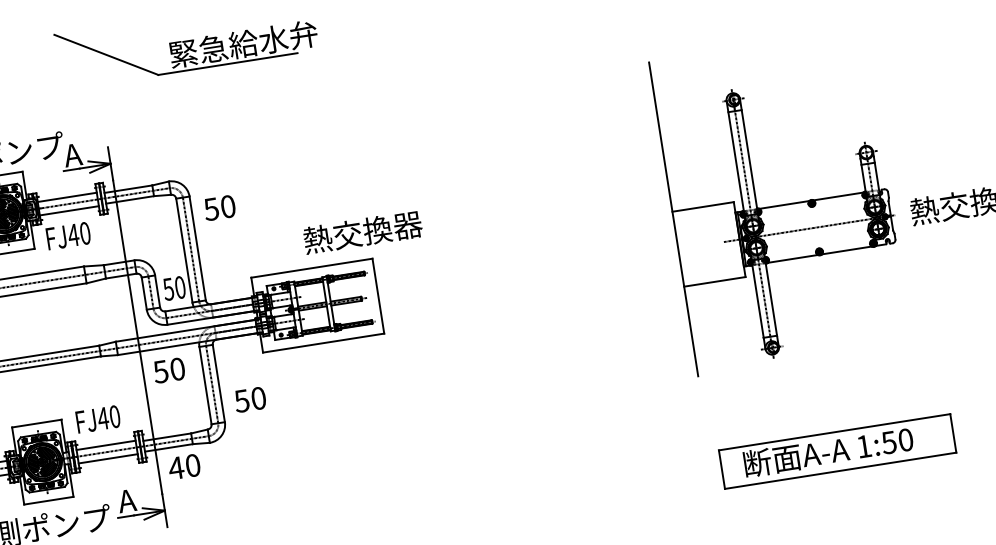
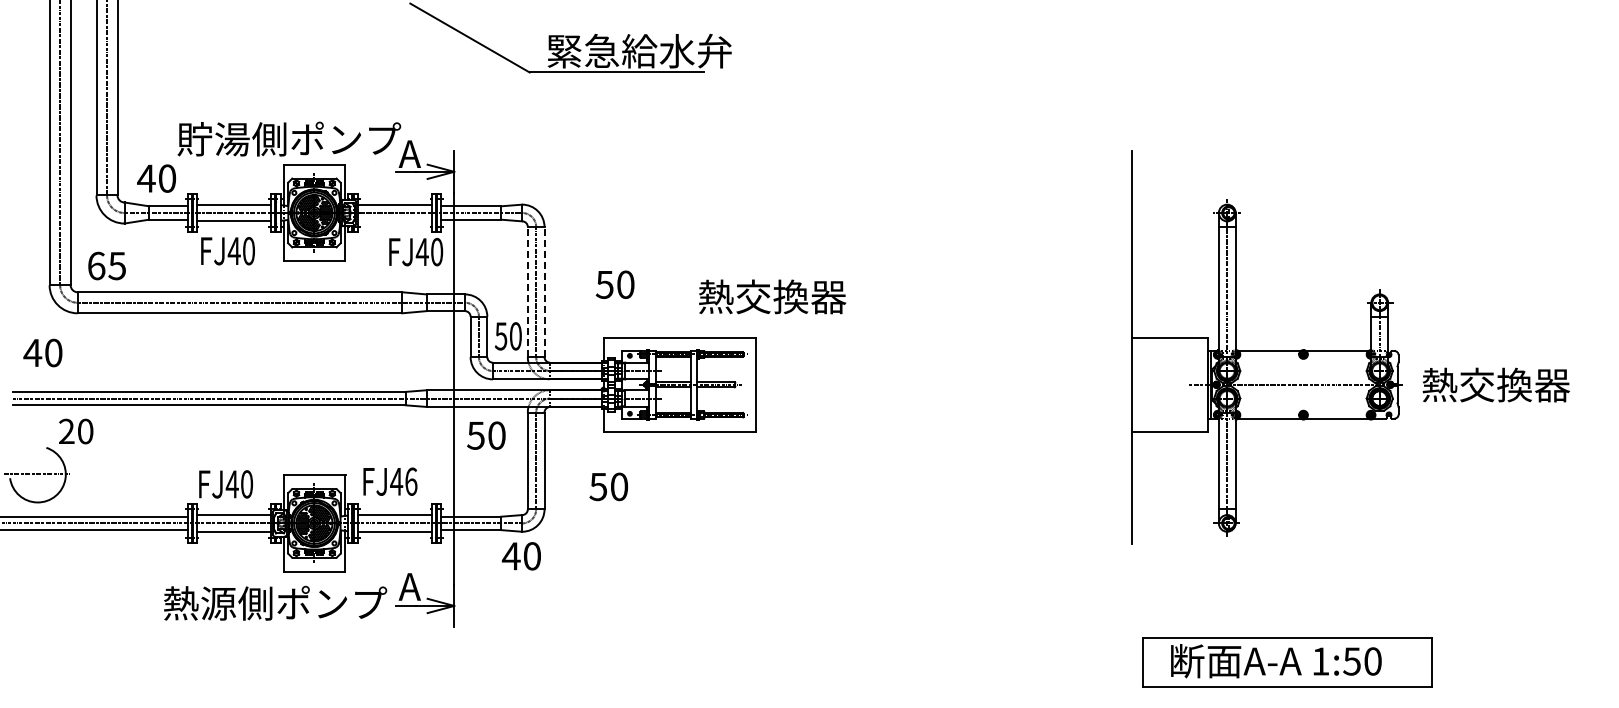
text: (219, 207) -> (614, 284), moved
line: (69, 210) -> (394, 221), removed
text: (362, 232) -> (772, 296), moved
text: (68, 236) -> (416, 252), moved
line: (197, 248) -> (544, 291), solid -> dashed
line: (184, 250) -> (527, 291), solid -> dashed
text: (249, 399) -> (608, 486), moved
text: (115, 416) -> (411, 481), FJ40 -> FJ46
text: (184, 467) -> (521, 556), moved

